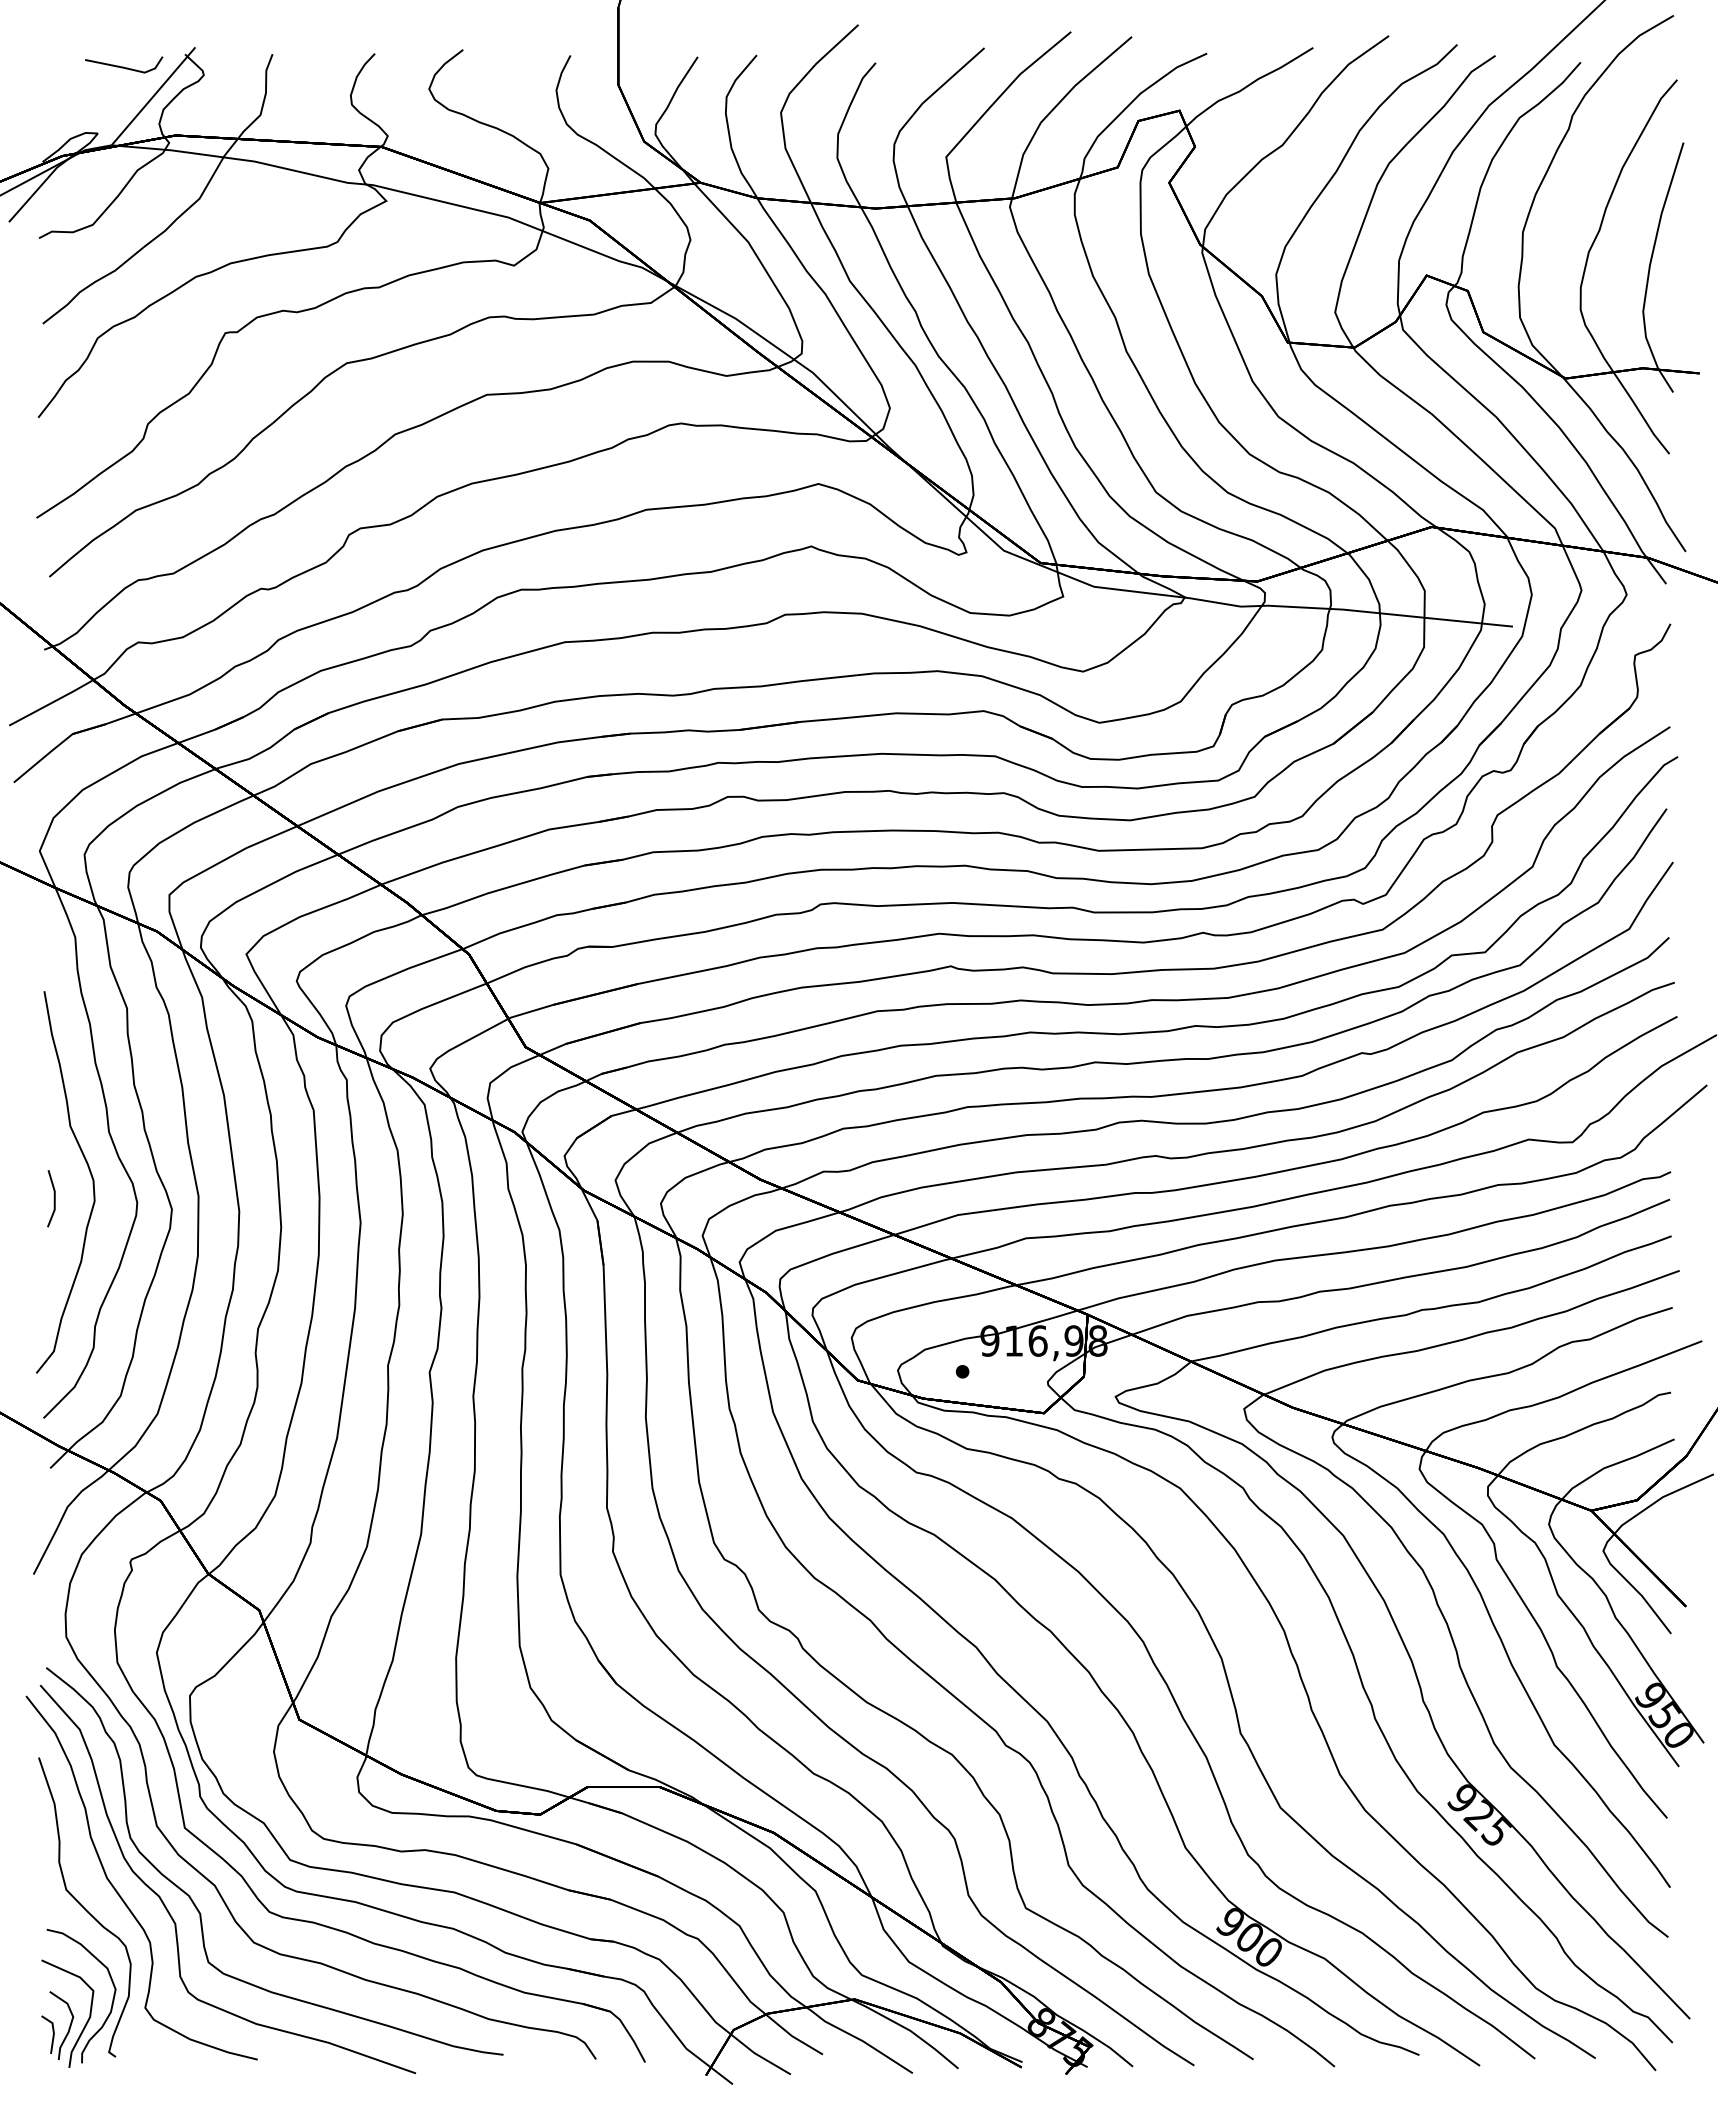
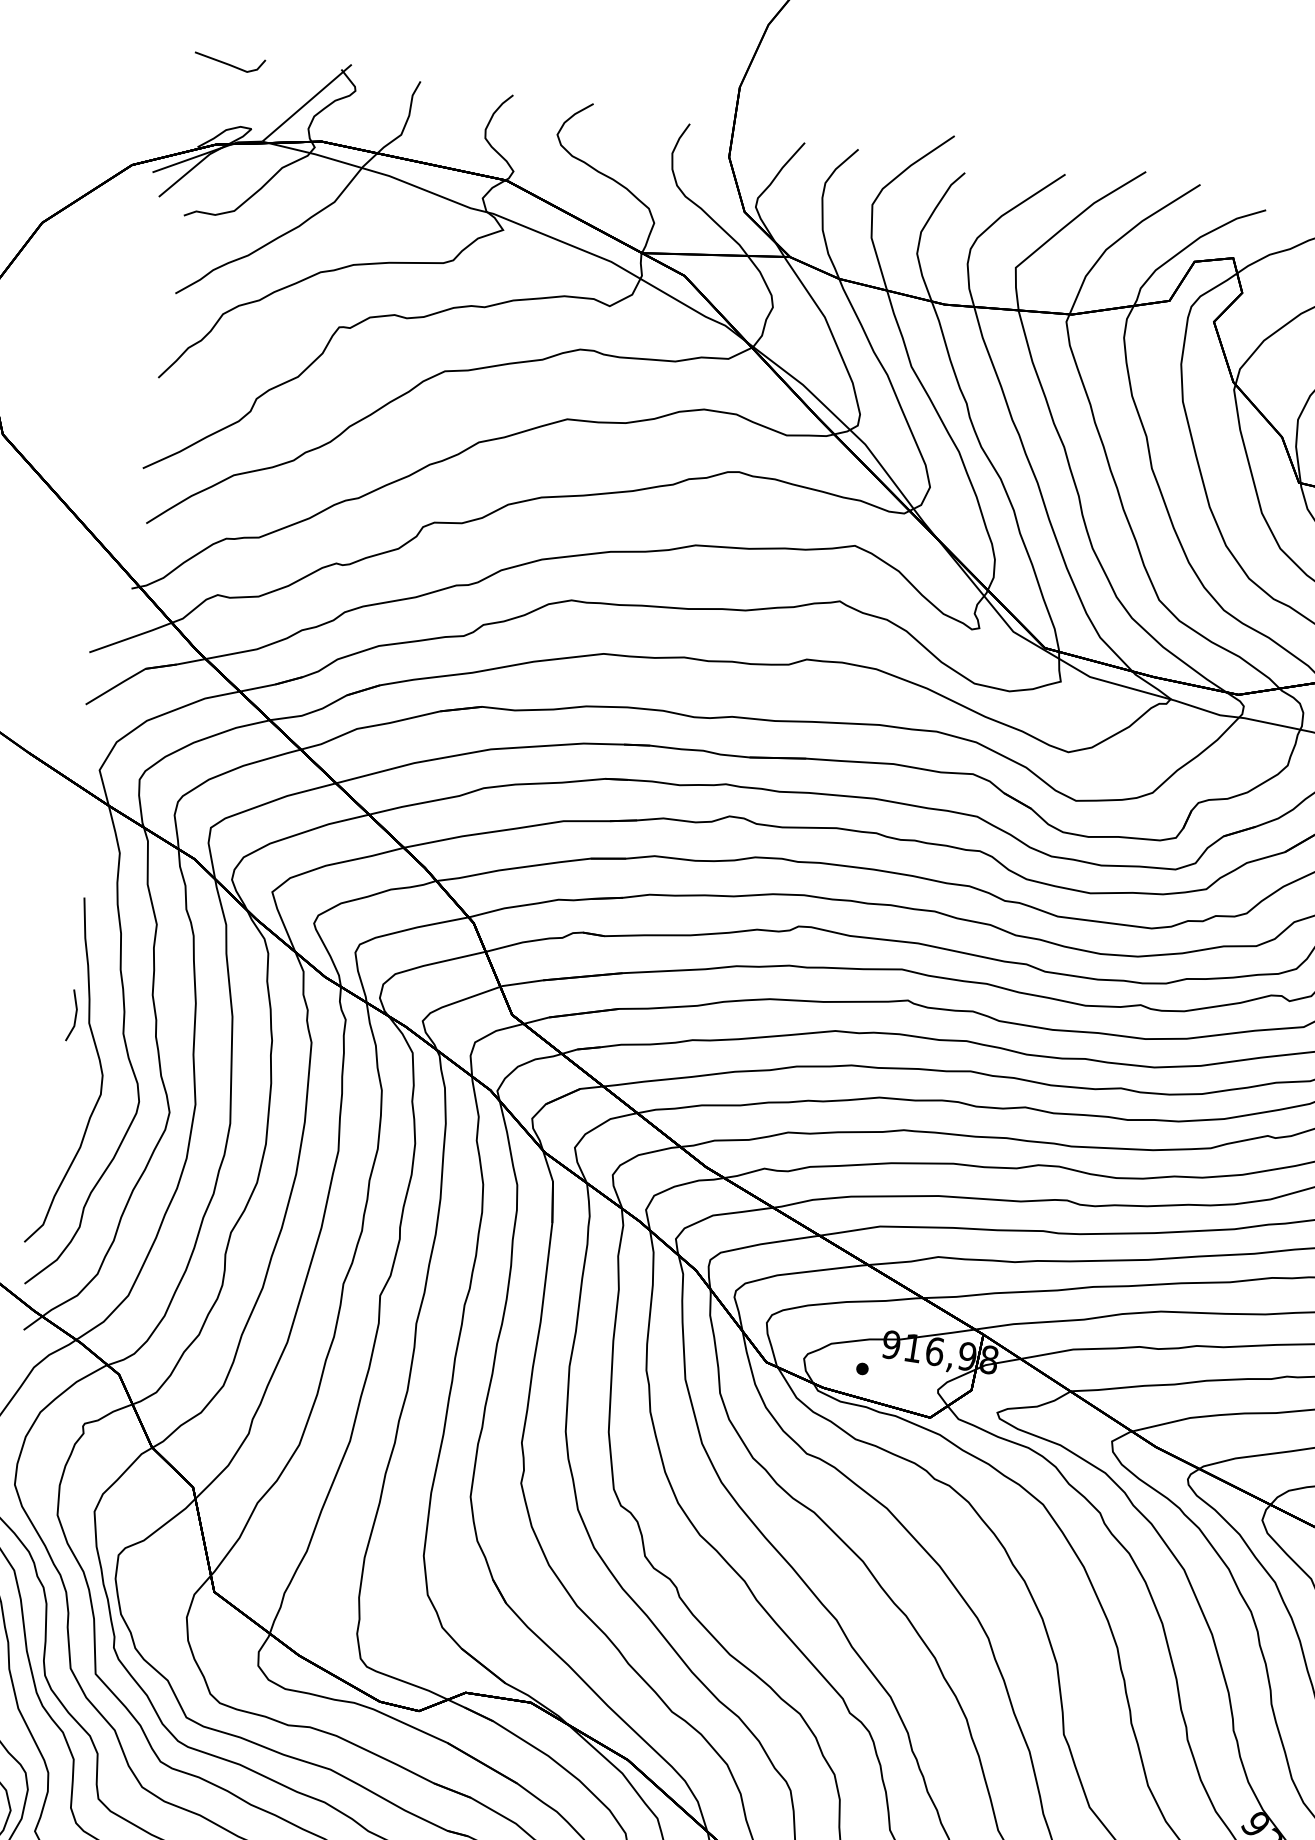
line: (123, 66) -> (228, 63), moved
line: (53, 1198) -> (74, 1015), moved

